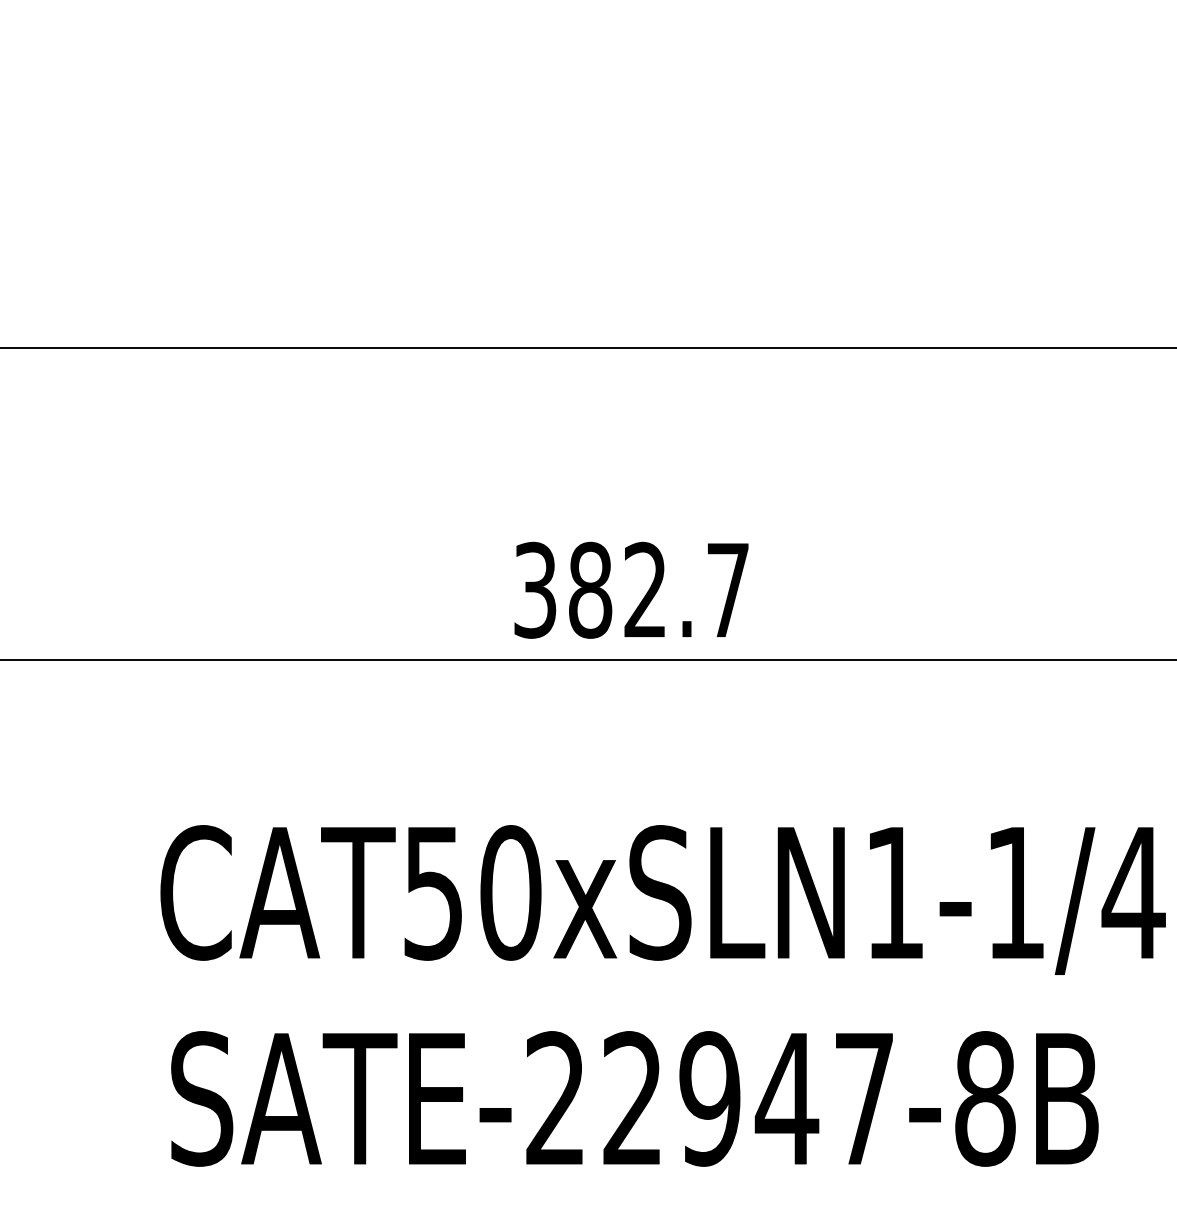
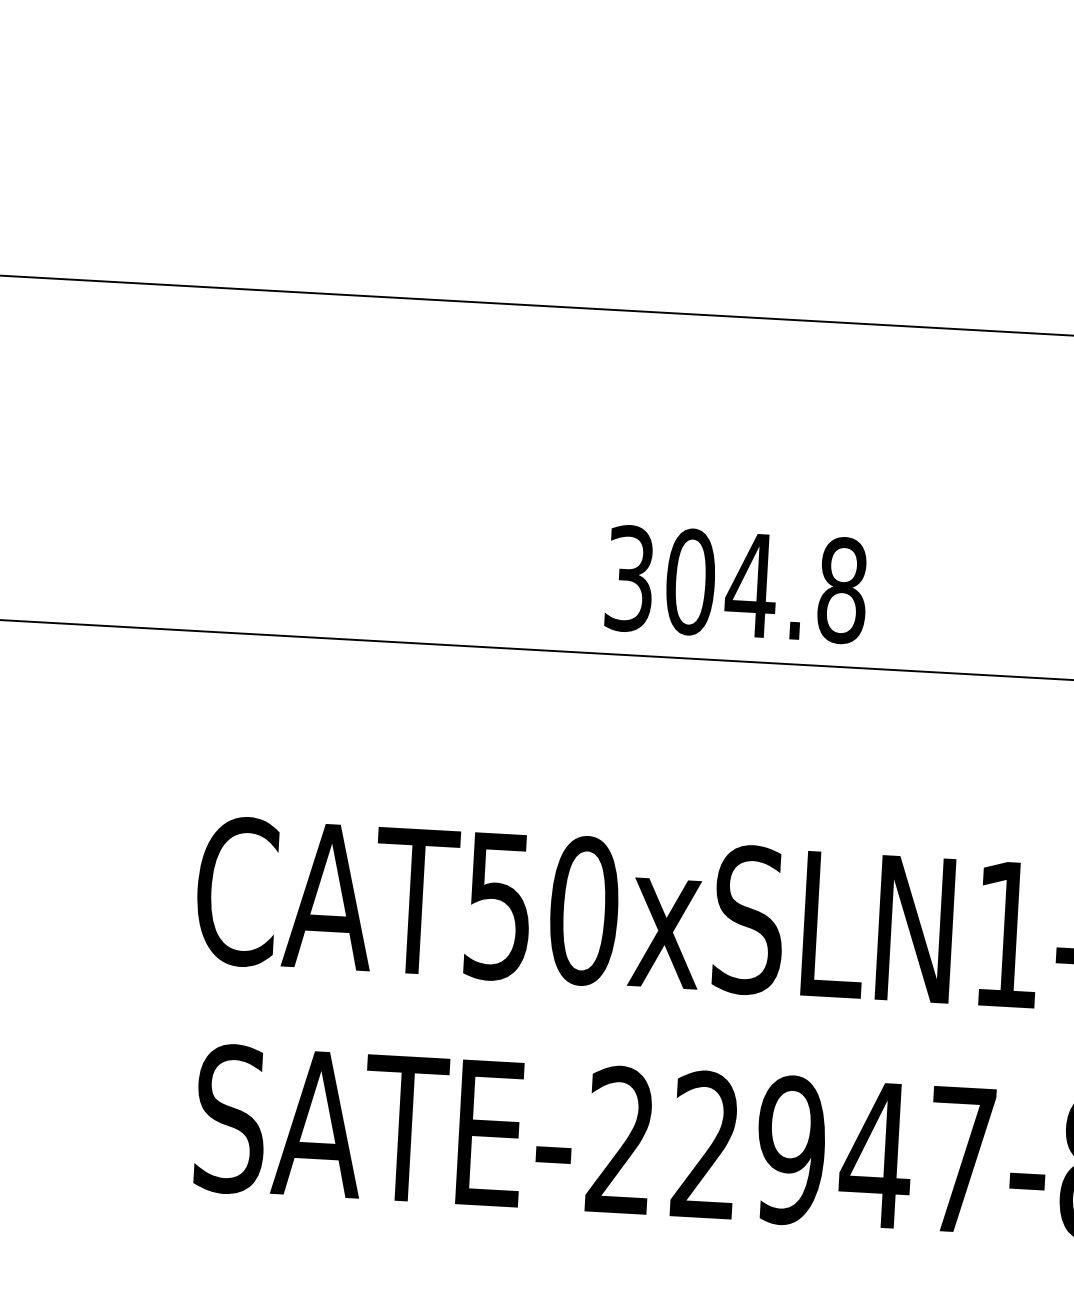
text: (658, 589) -> (765, 585), 382.7 -> 304.8

